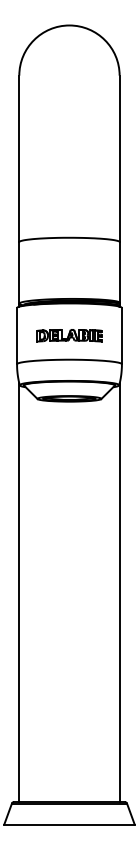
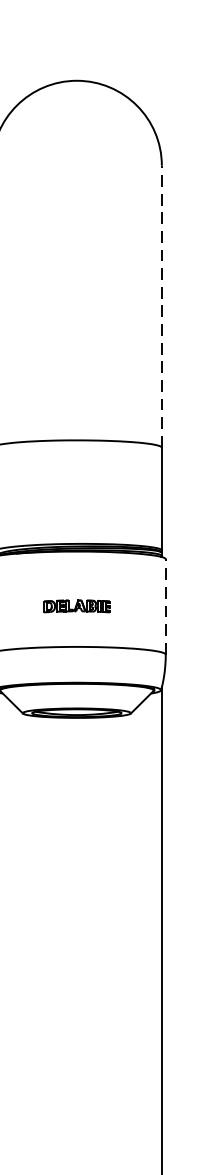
line: (119, 158) -> (161, 306), solid -> dashed
part: (69, 335) -> (76, 605), size x0.6
line: (121, 335) -> (165, 605), solid -> dashed

